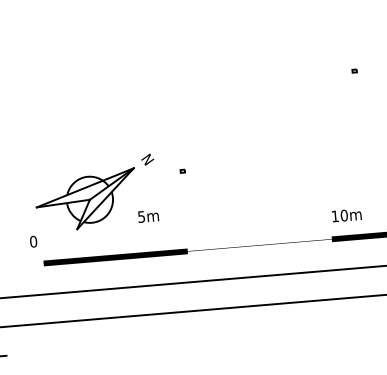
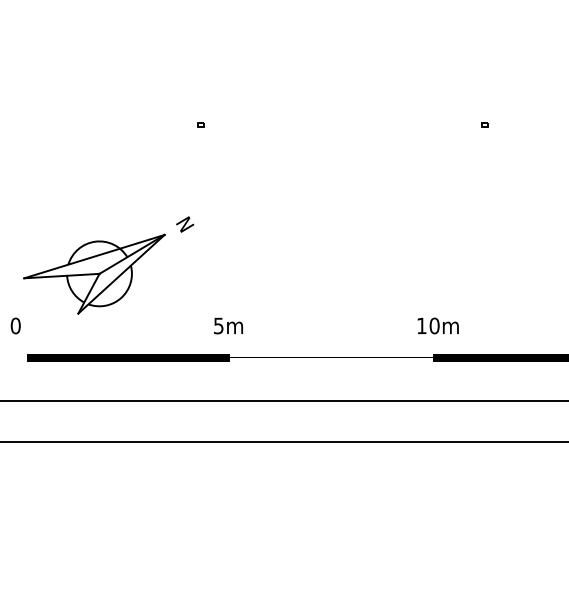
part: (182, 171) -> (200, 124), moved
text: (346, 215) -> (437, 325), moved
text: (148, 216) -> (228, 325), moved

